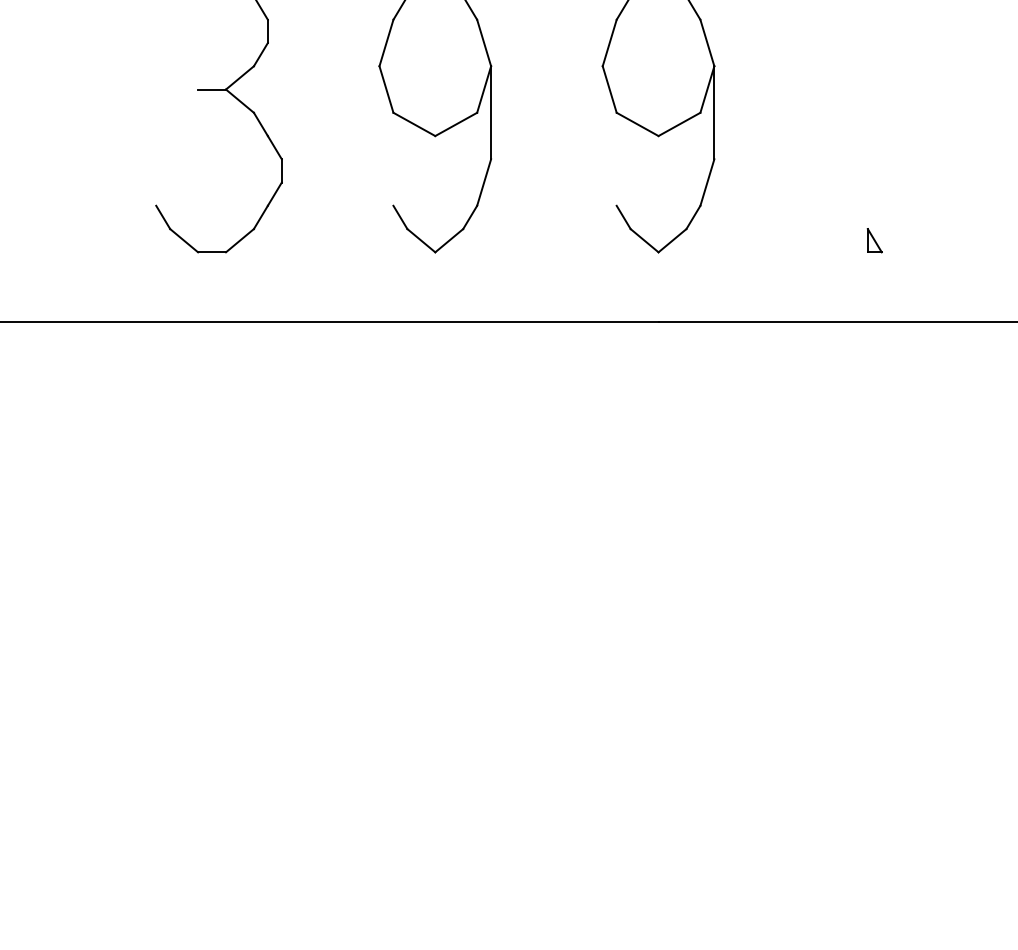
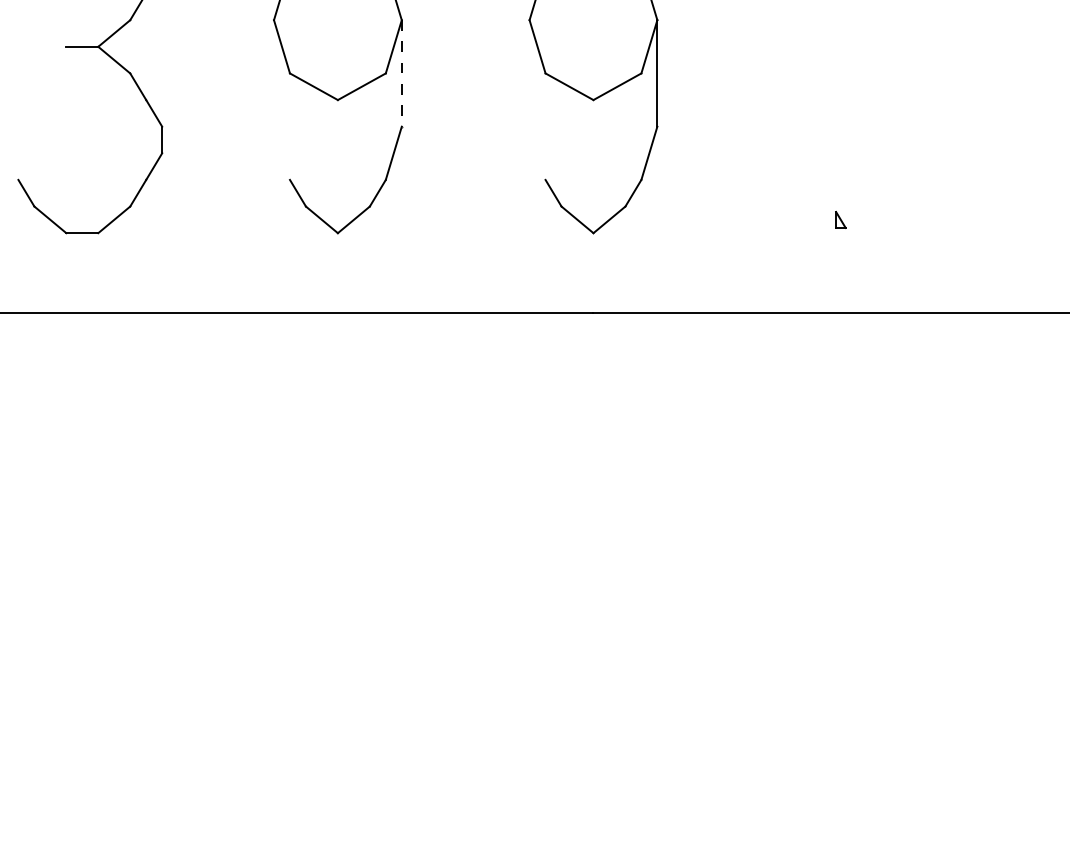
line: (491, 112) -> (402, 73), solid -> dashed
part: (874, 240) -> (840, 219), size x0.6

